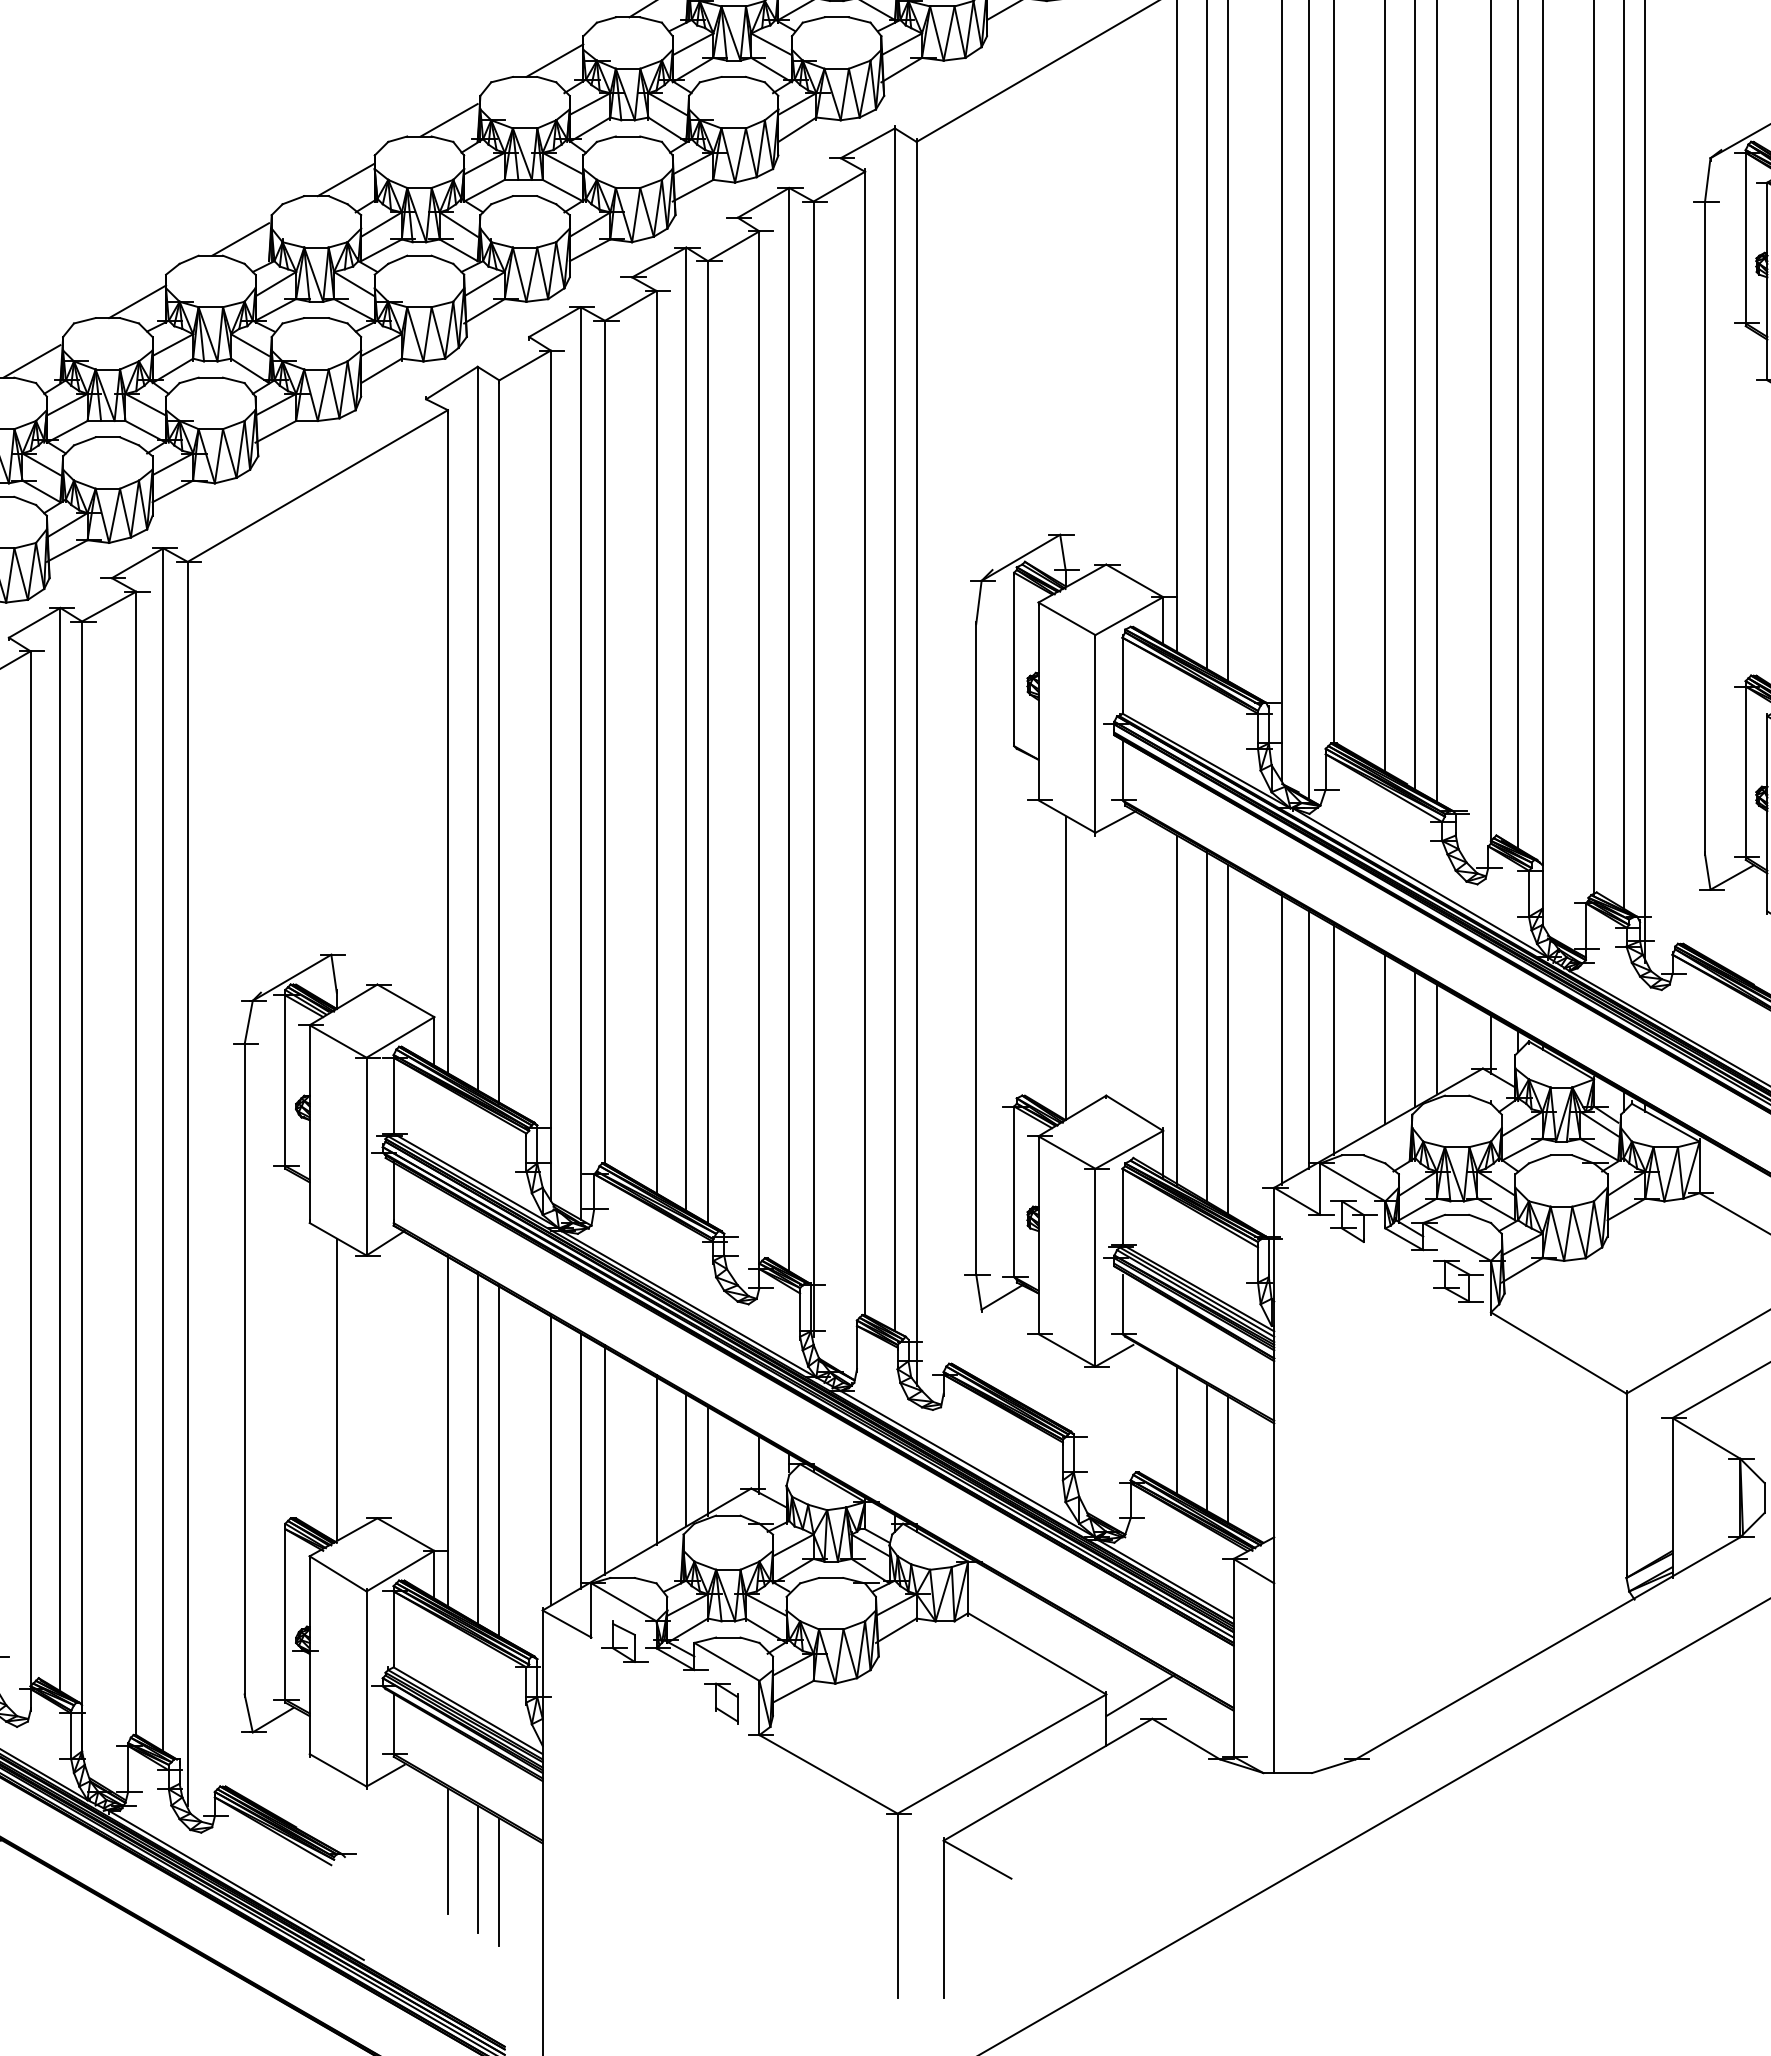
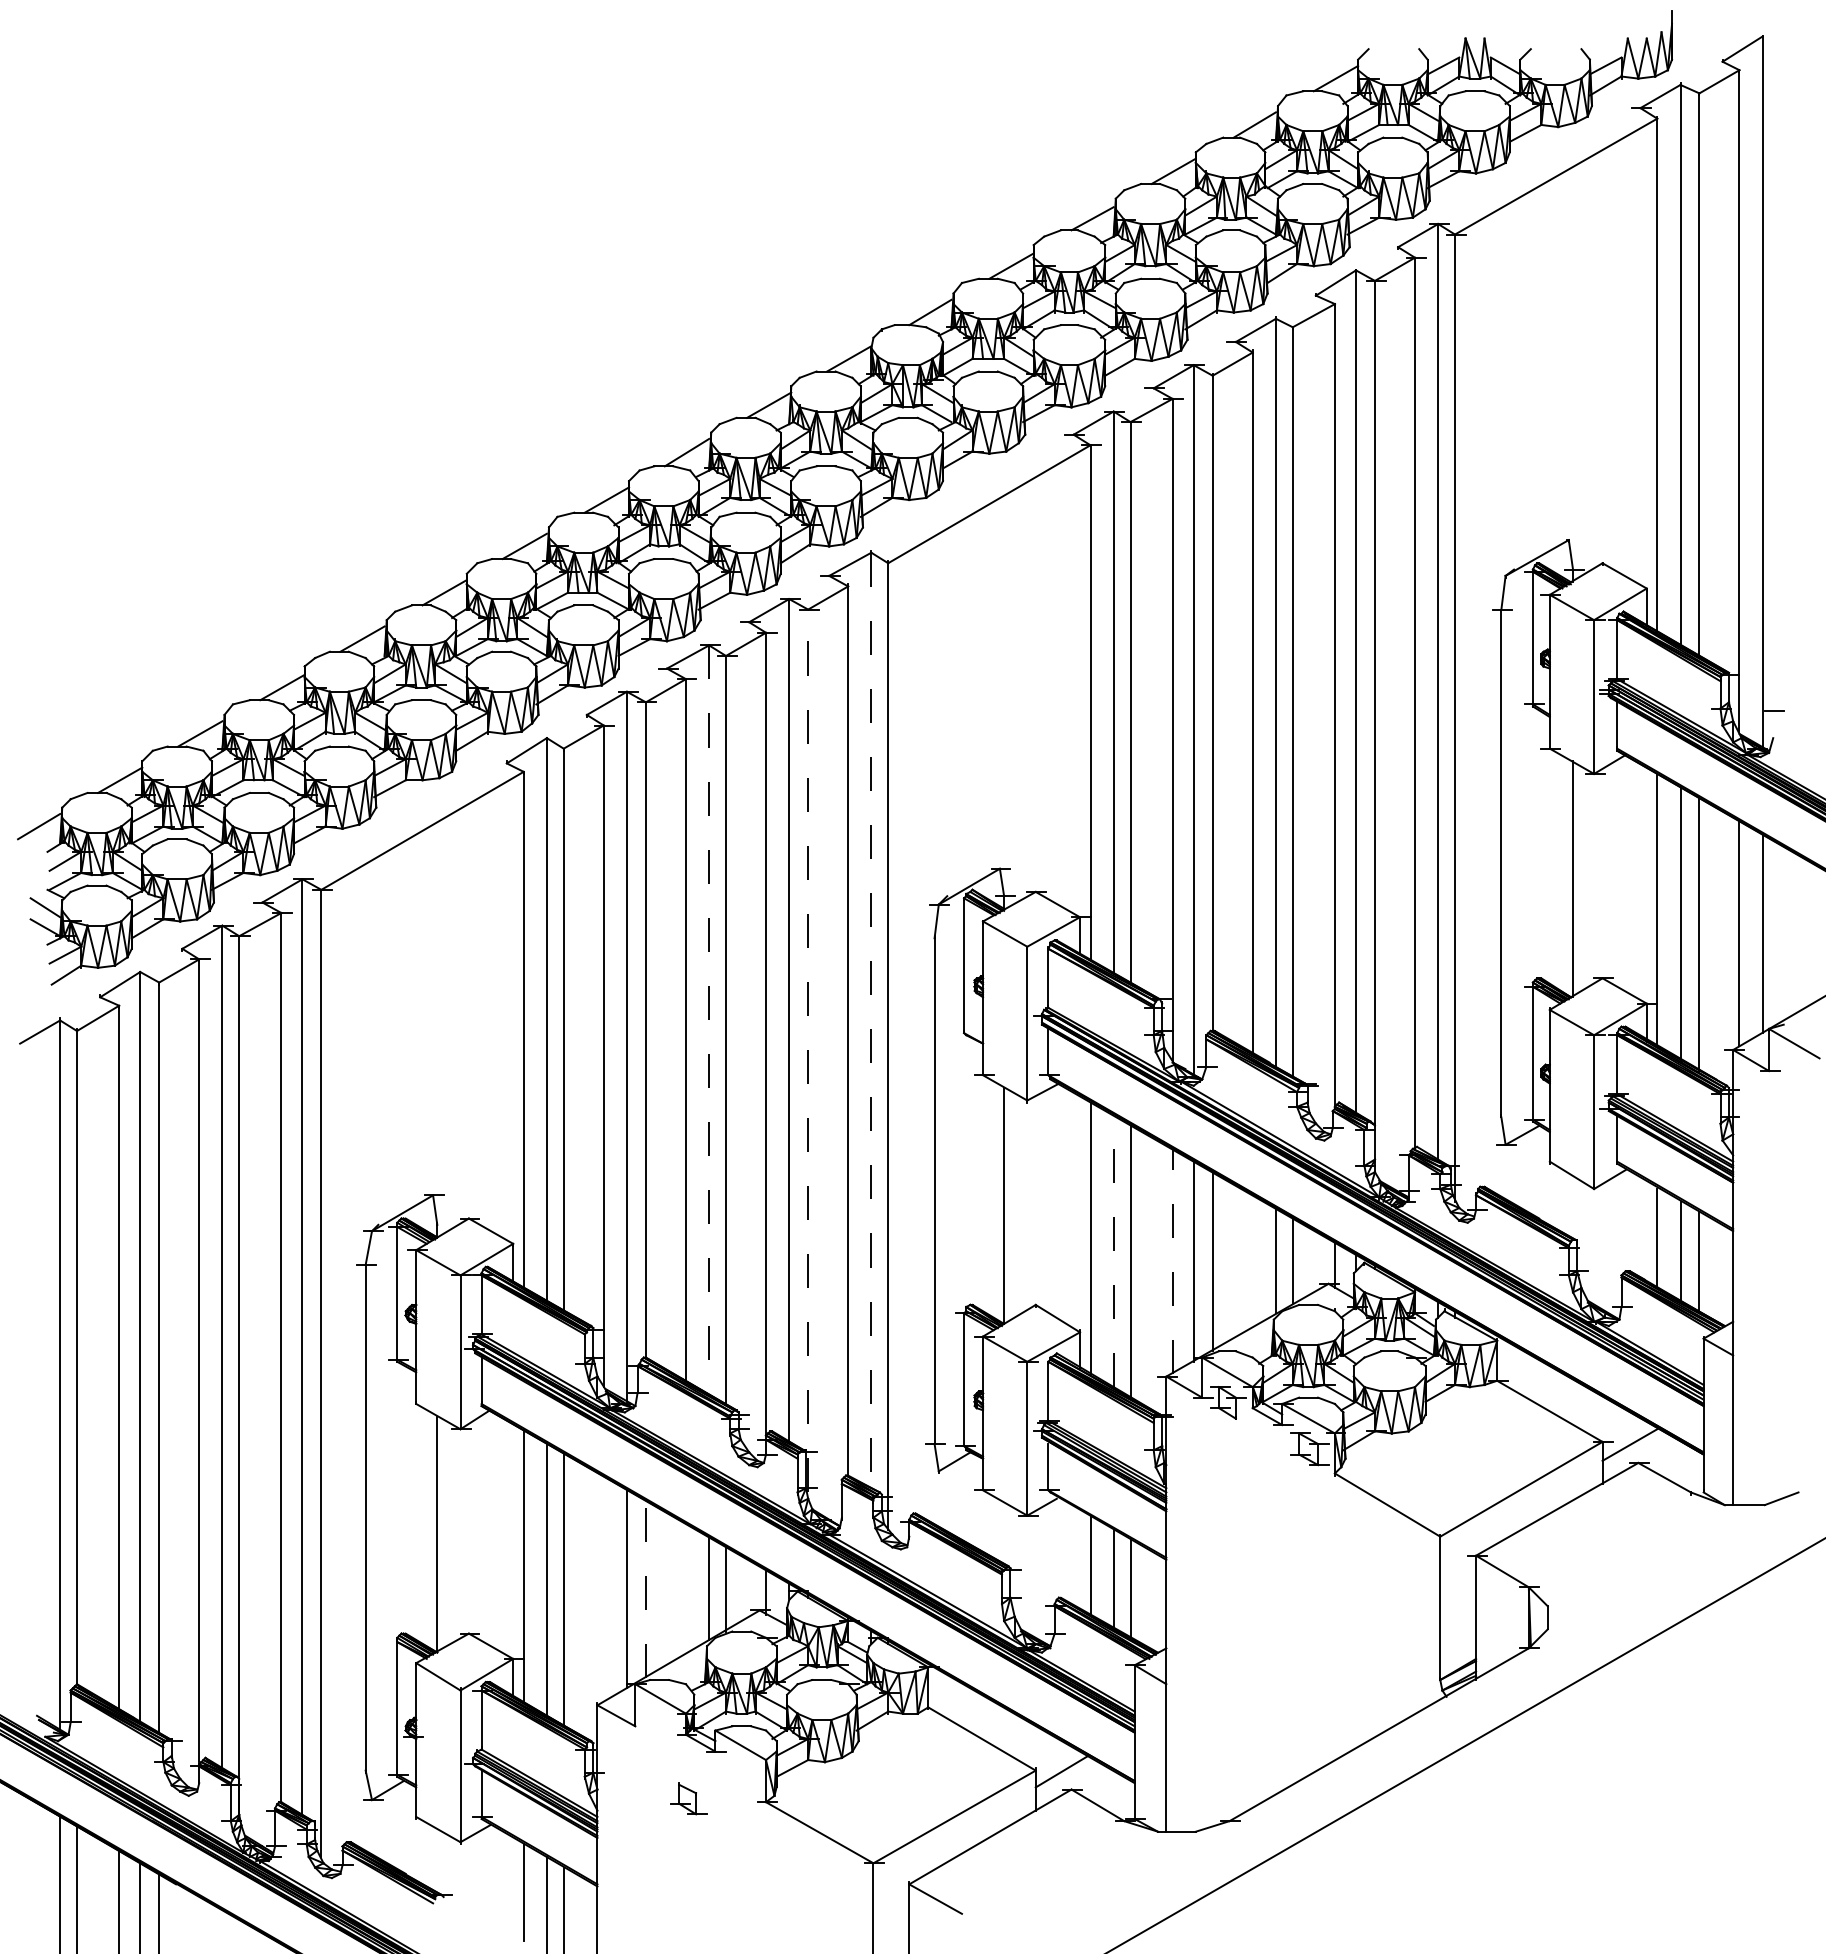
line: (686, 728) -> (709, 1019), solid -> dashed
line: (895, 729) -> (871, 1020), solid -> dashed
line: (814, 768) -> (808, 1050), solid -> dashed
line: (1206, 1026) -> (1113, 1251), solid -> dashed
line: (1385, 1038) -> (1252, 1260), removed
line: (1282, 1039) -> (1172, 1261), solid -> dashed
line: (655, 1459) -> (685, 1587), removed
line: (550, 1460) -> (603, 1588), removed
line: (604, 1460) -> (645, 1588), solid -> dashed
part: (625, 1641) -> (688, 1798), moved
part: (721, 1703) -> (736, 1777), removed

